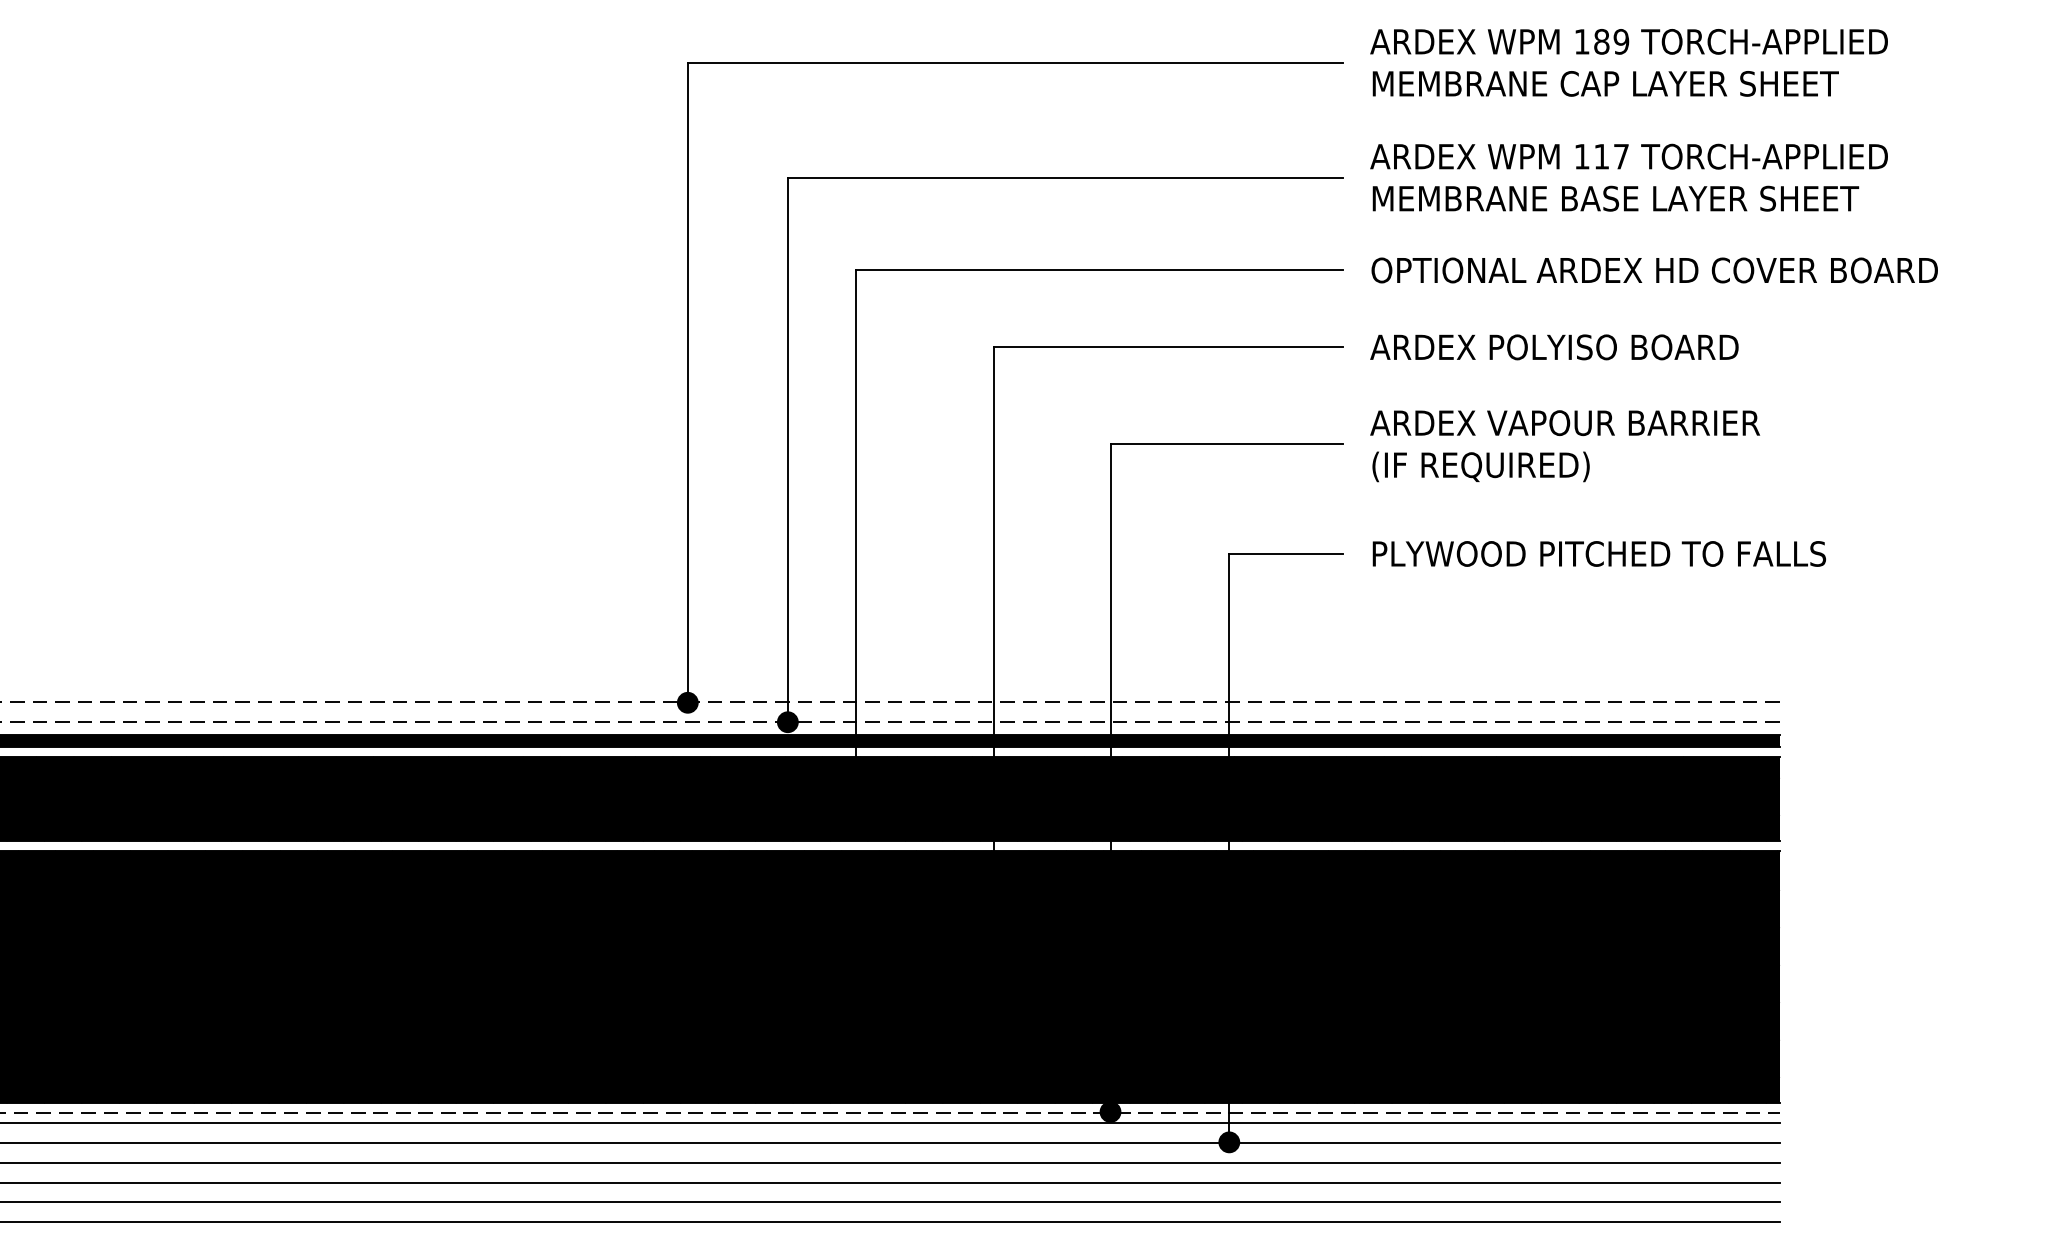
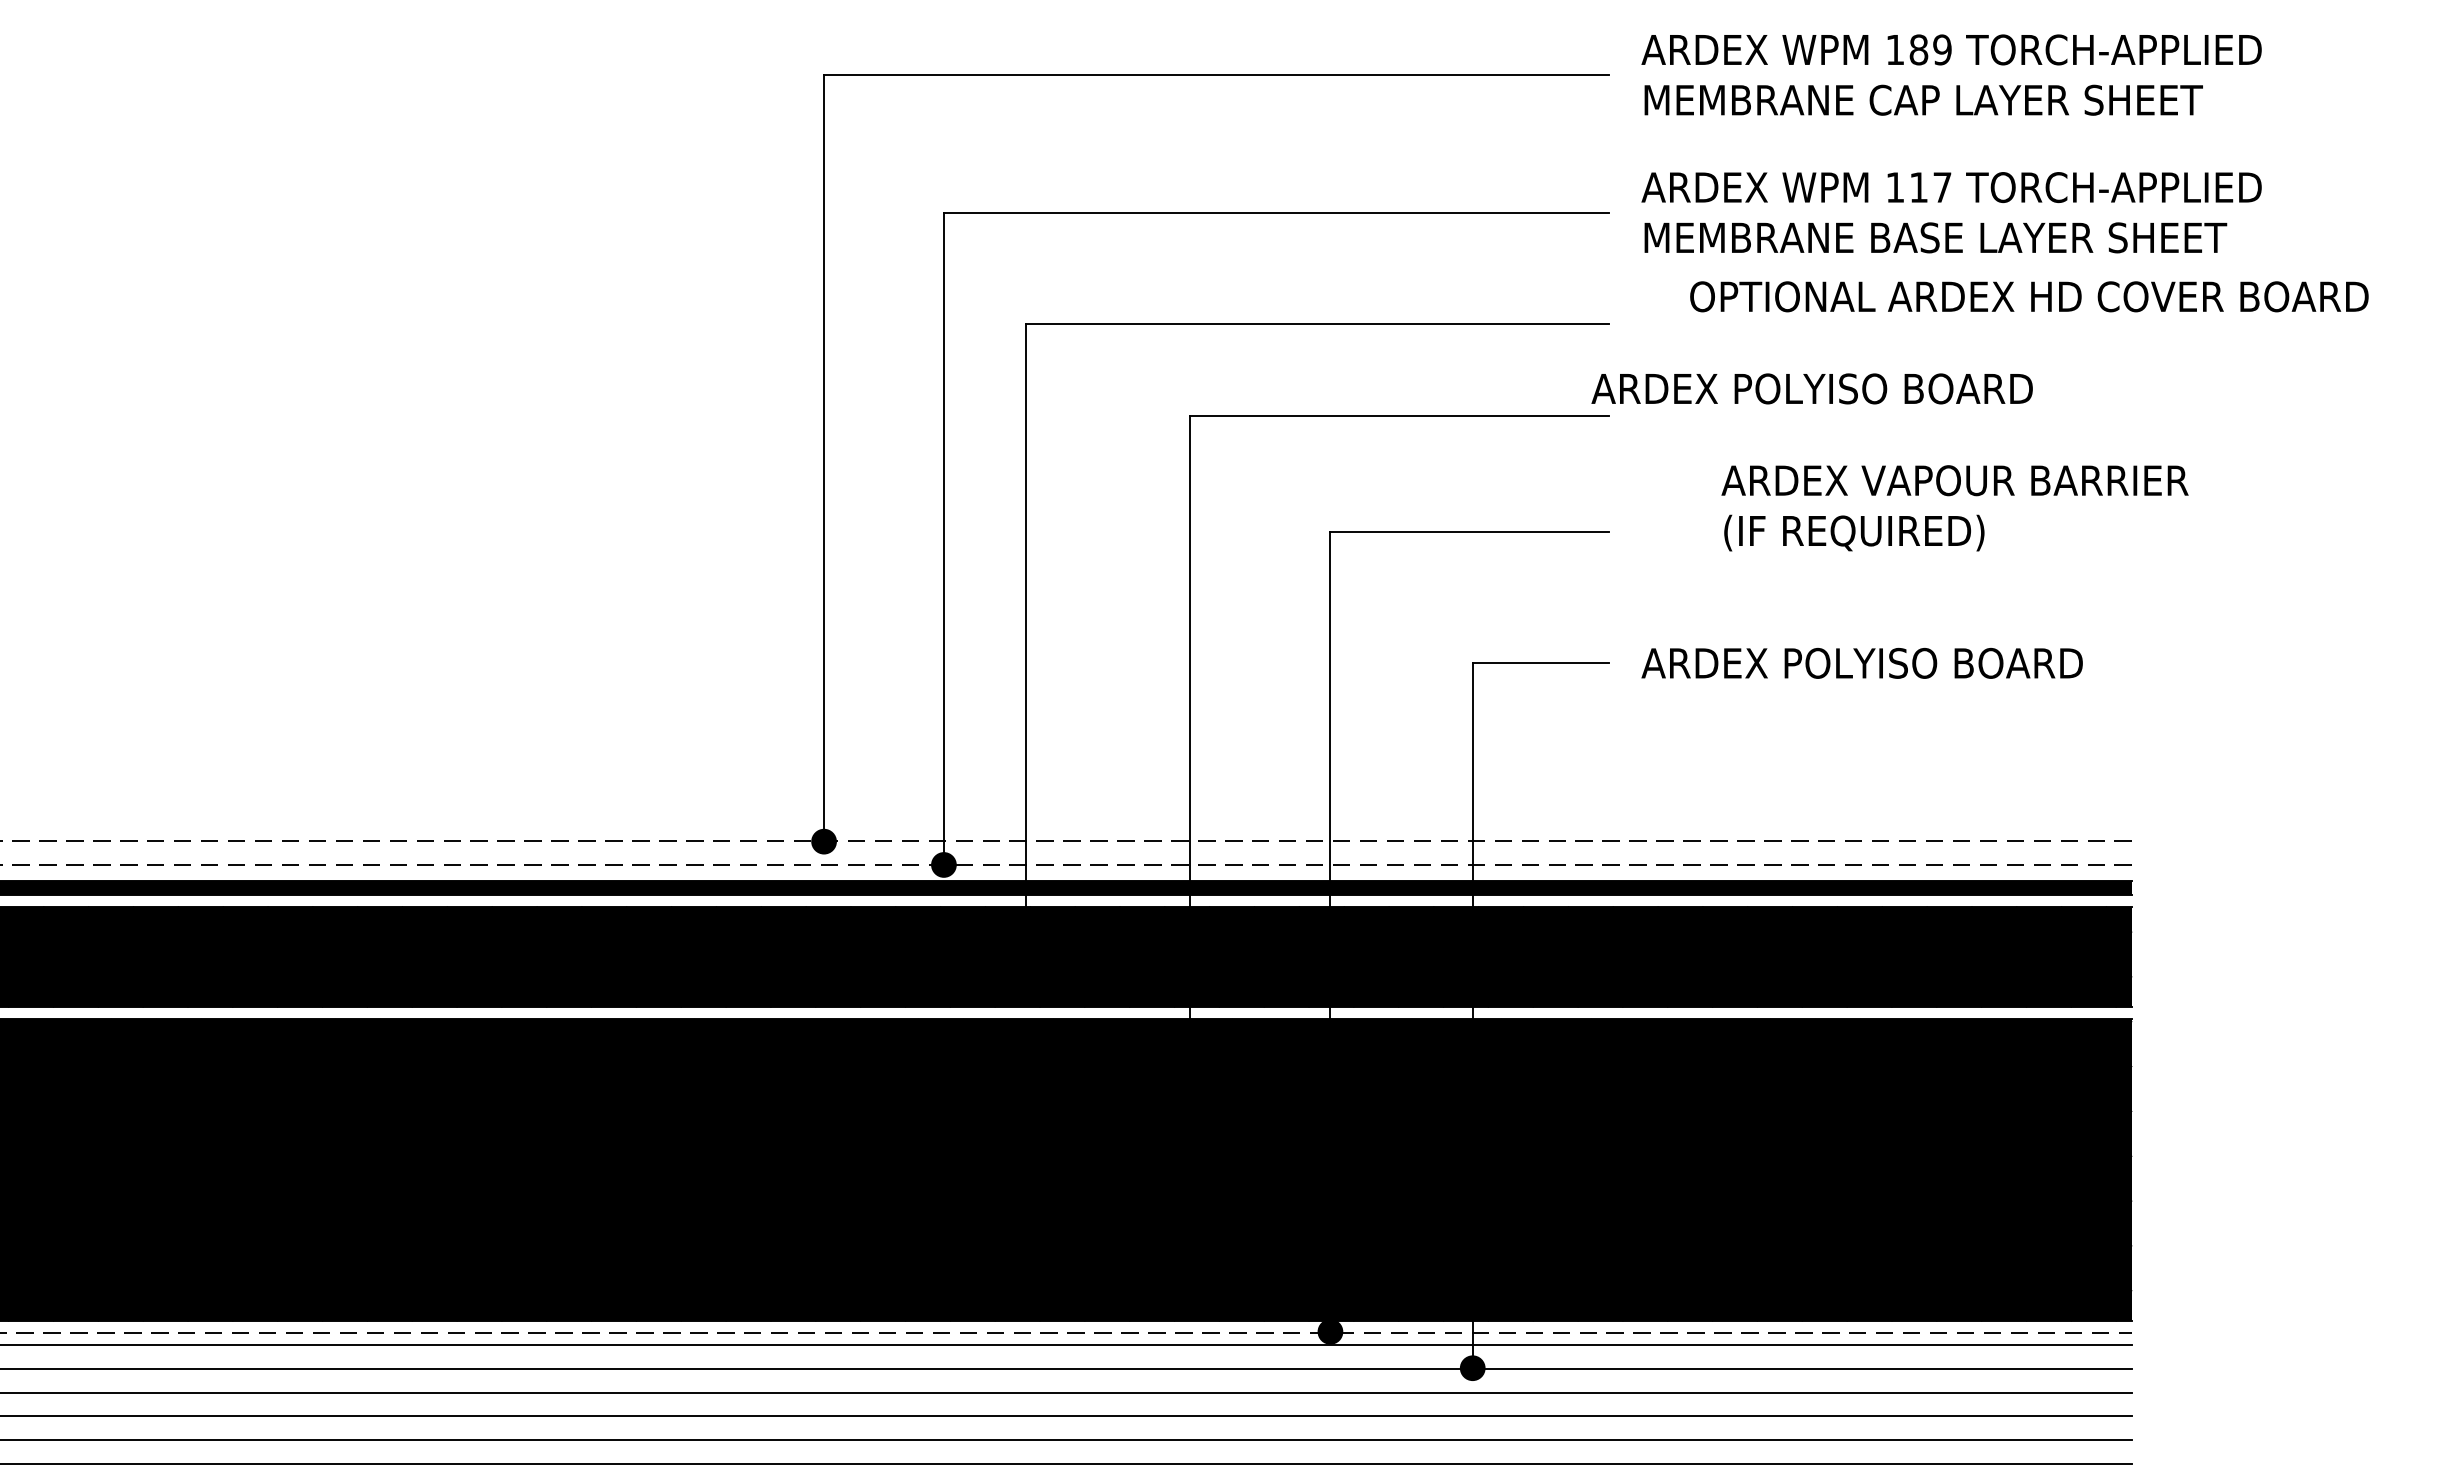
text: (1654, 270) -> (2029, 296), moved
text: (1553, 347) -> (1811, 388), moved
text: (1564, 446) -> (1954, 508), moved
text: (1598, 553) -> (1914, 662), PLYWOOD PITCHED TO FALLS -> ARDEX POLYISO BOARD

